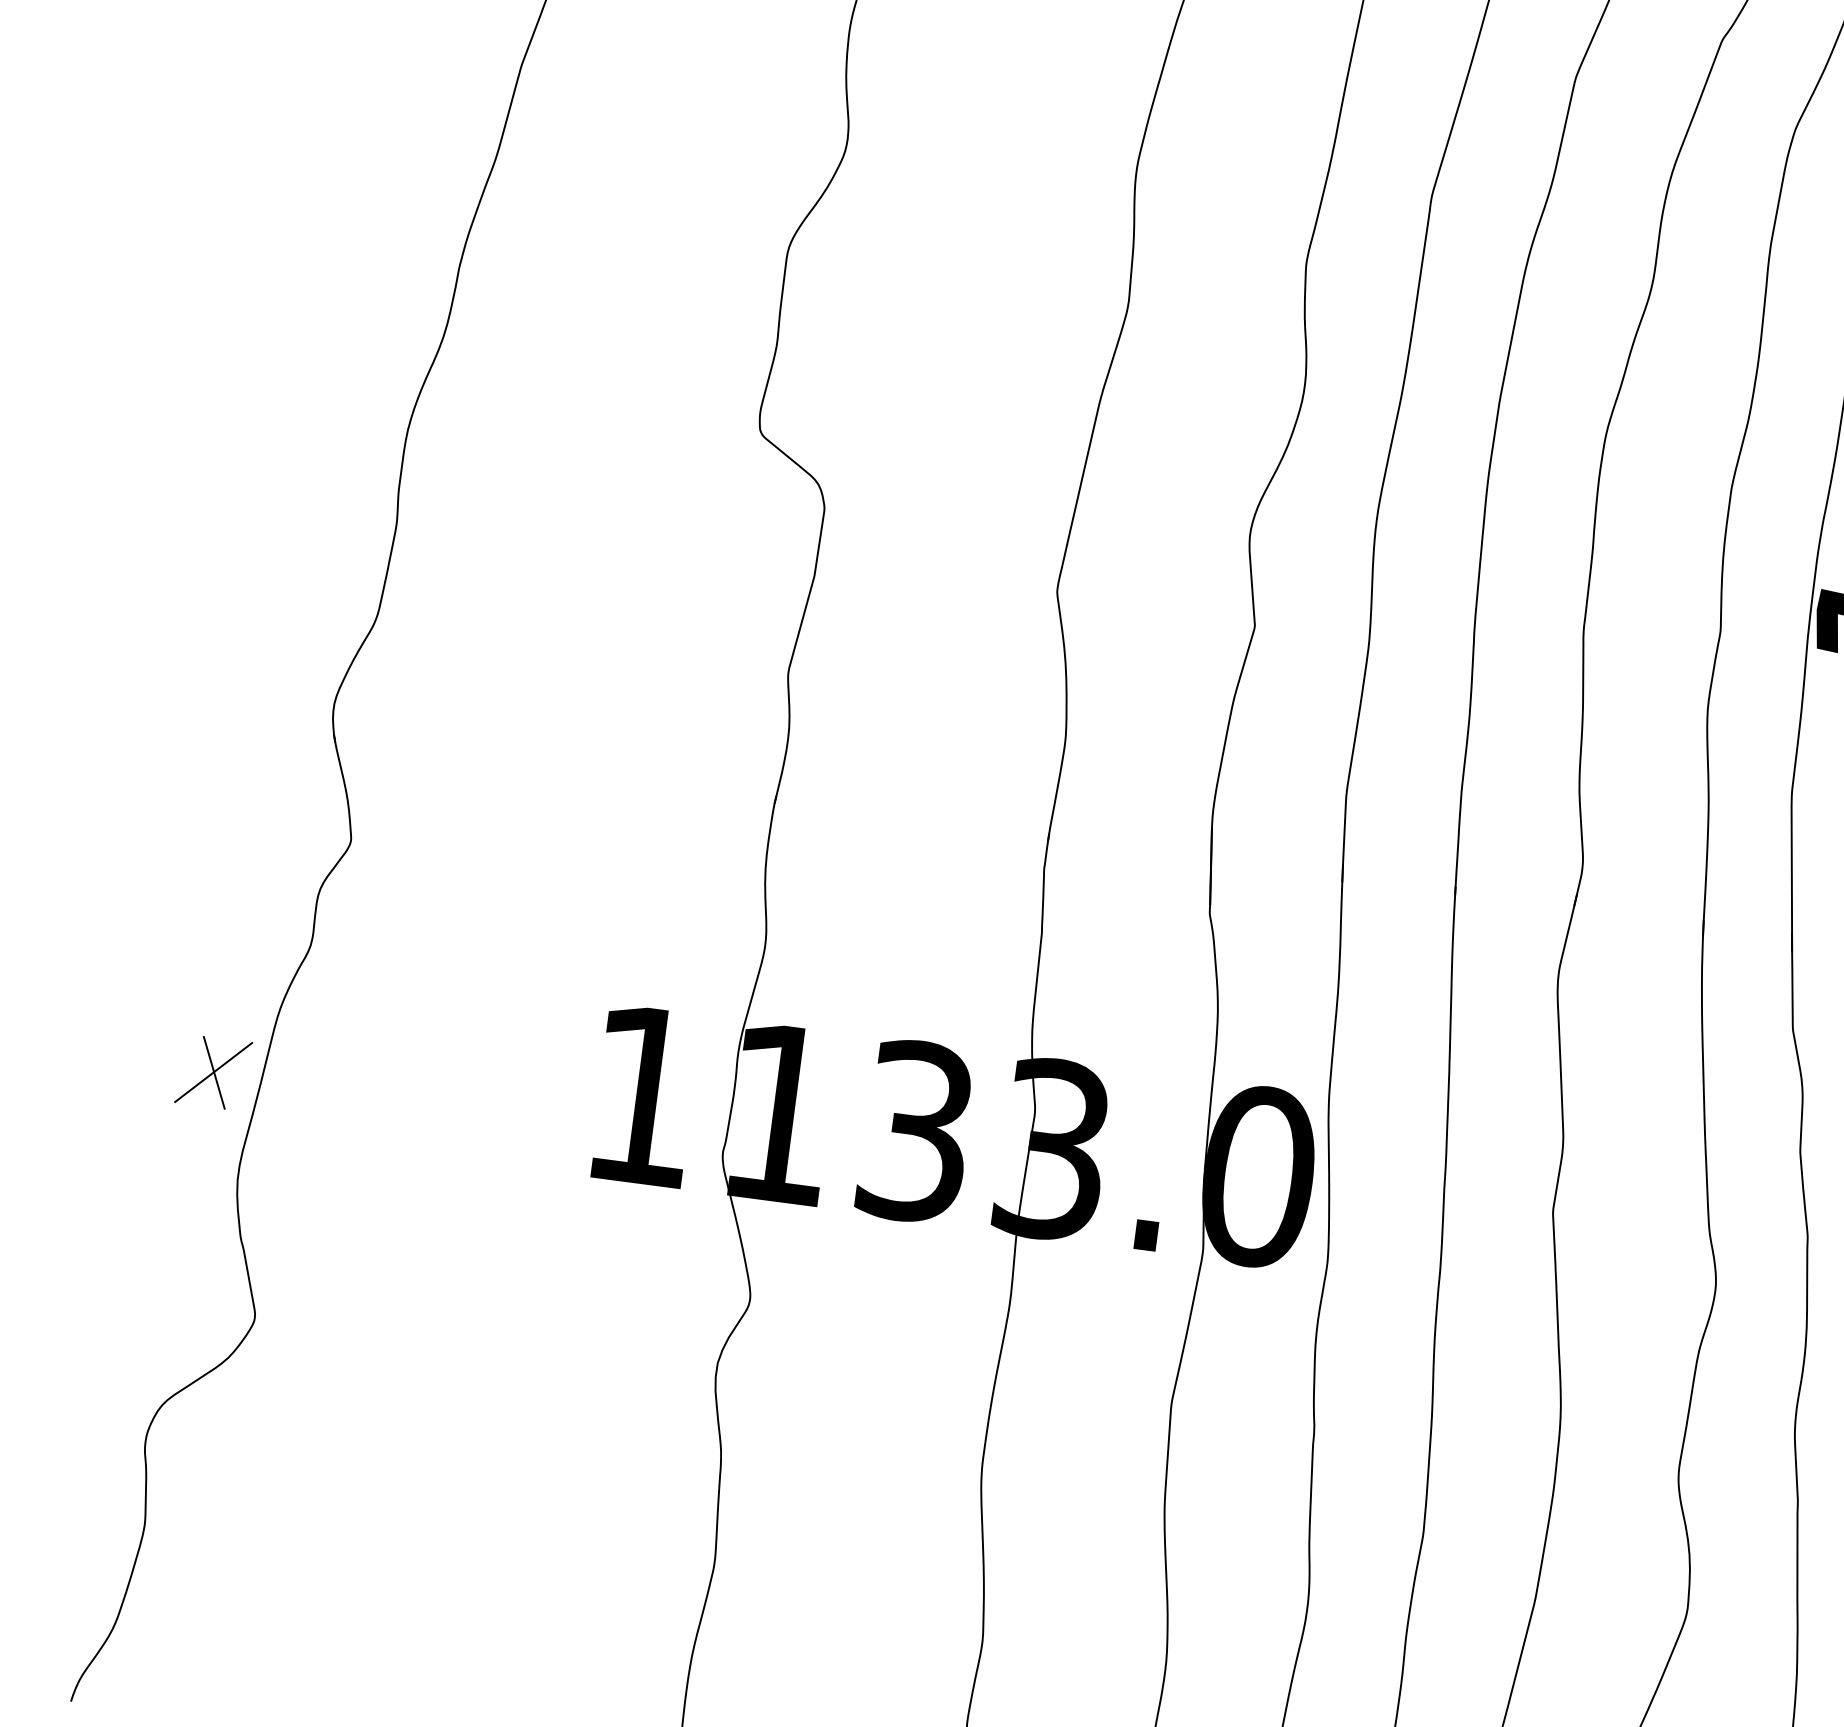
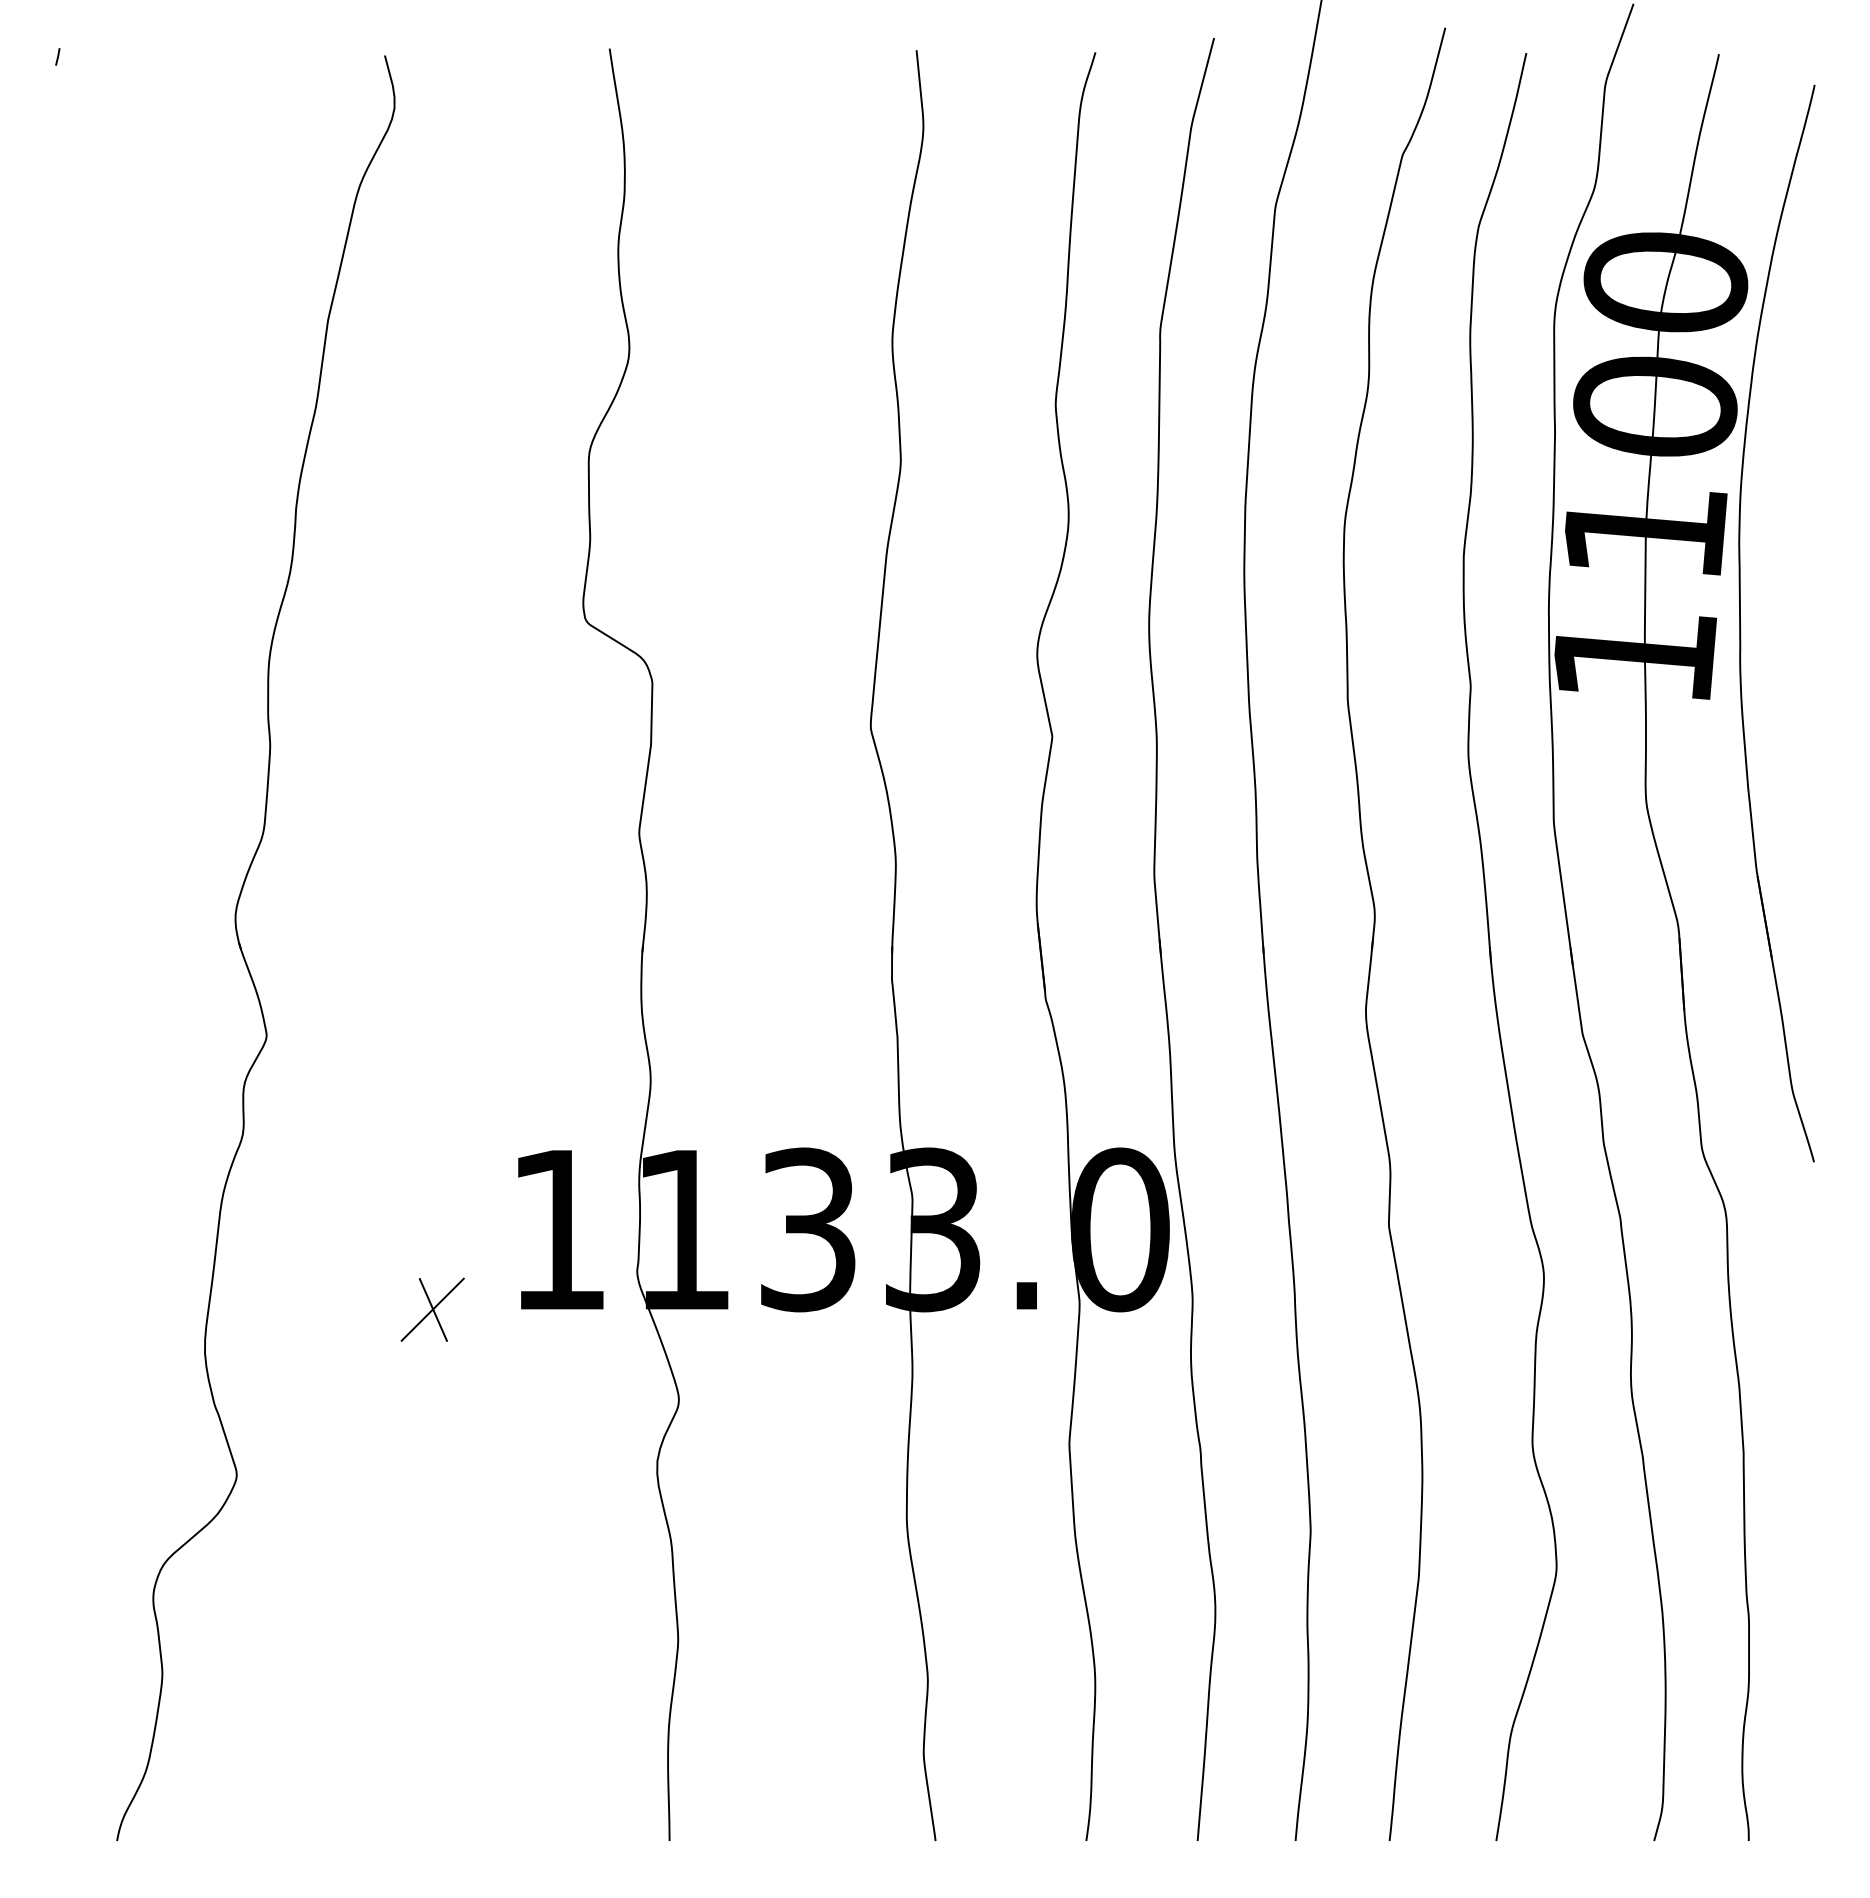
part: (213, 1072) -> (432, 1309), moved

